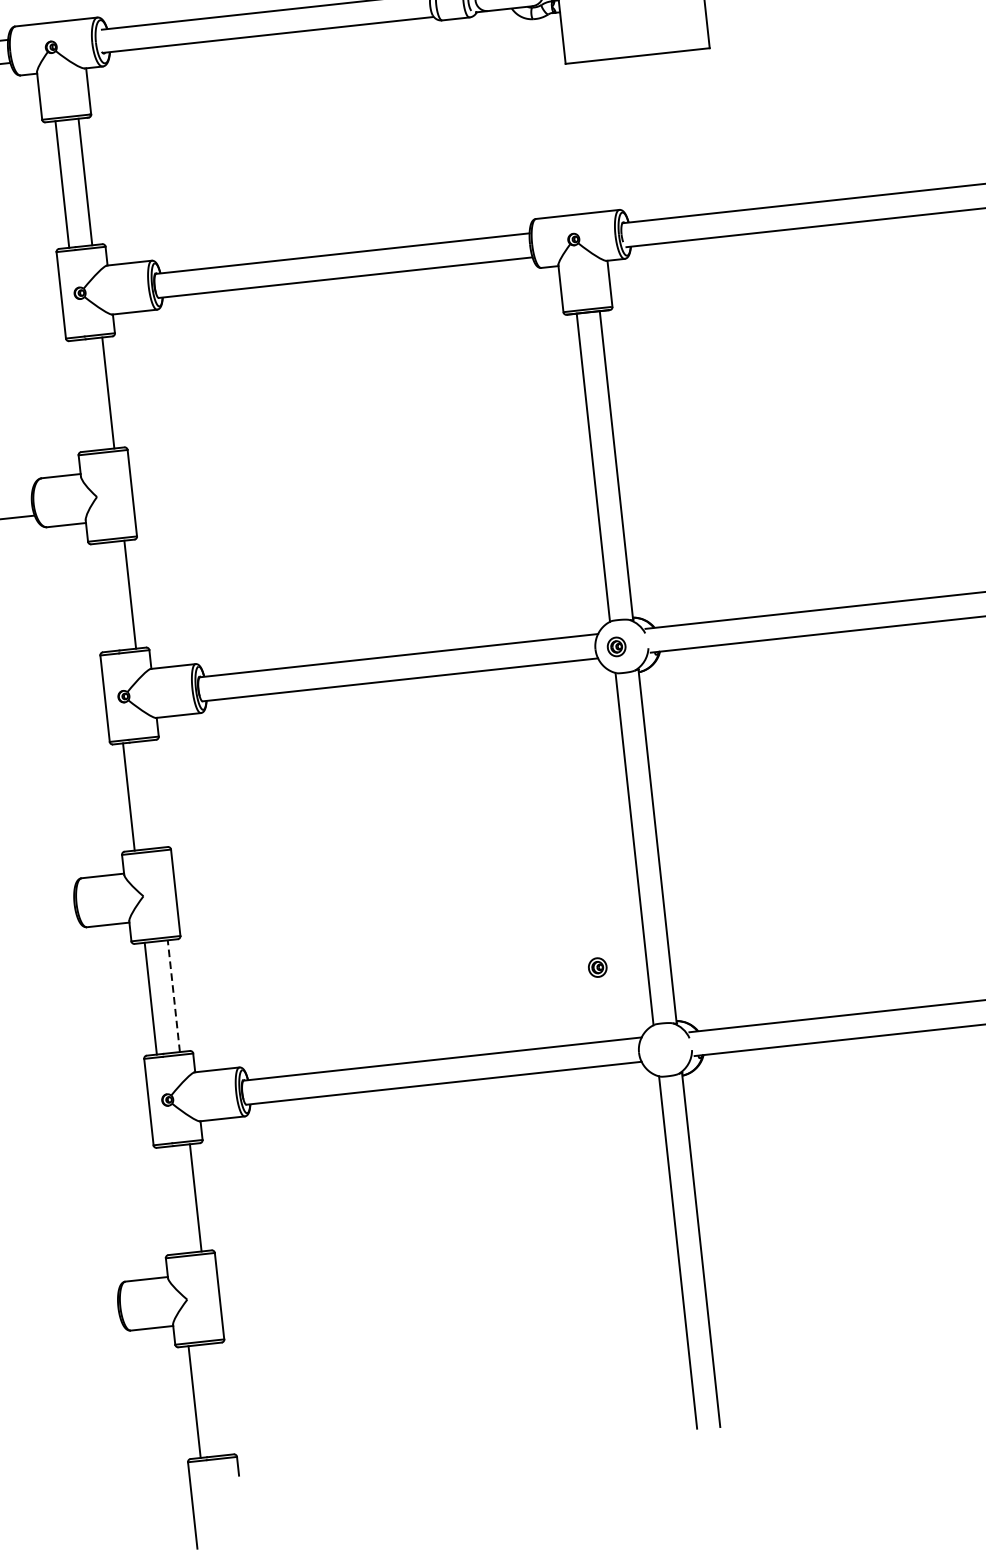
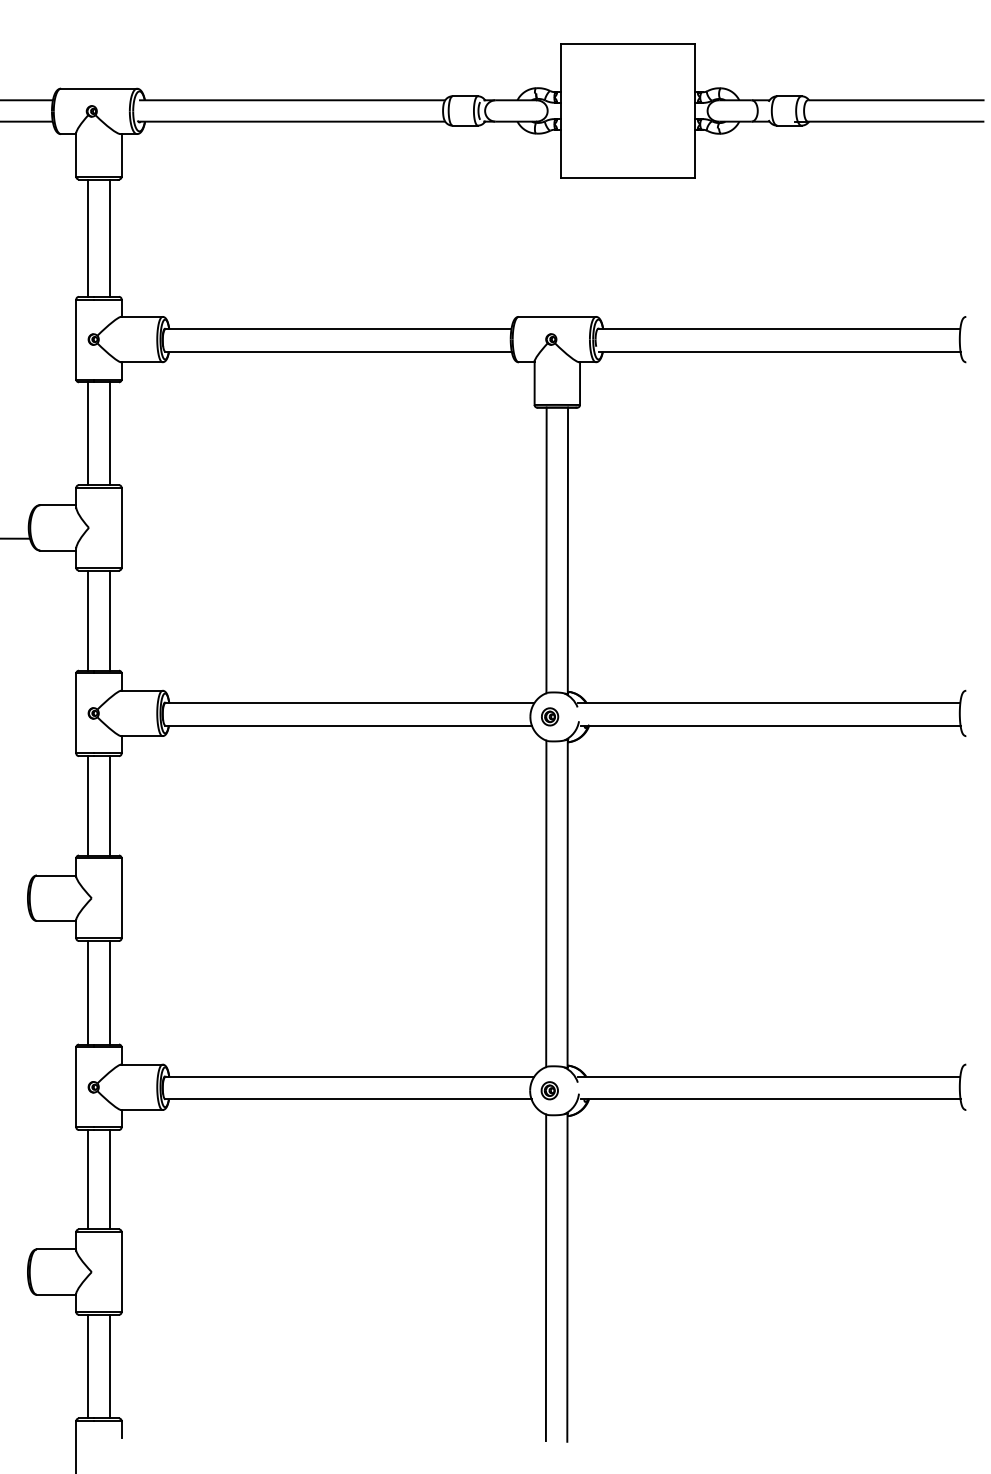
line: (85, 395) -> (88, 433), added
line: (107, 597) -> (88, 620), added
line: (151, 794) -> (109, 805), added
part: (597, 967) -> (549, 1090), moved
line: (173, 995) -> (109, 992), dashed -> solid
line: (172, 1200) -> (88, 1179), added
line: (217, 1399) -> (109, 1366), added

